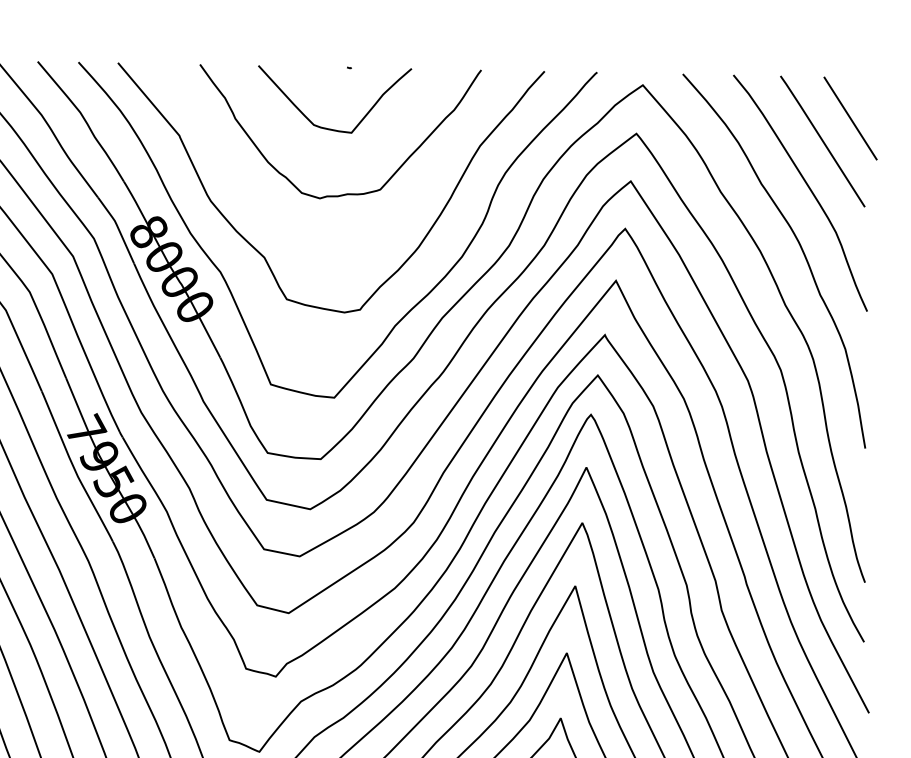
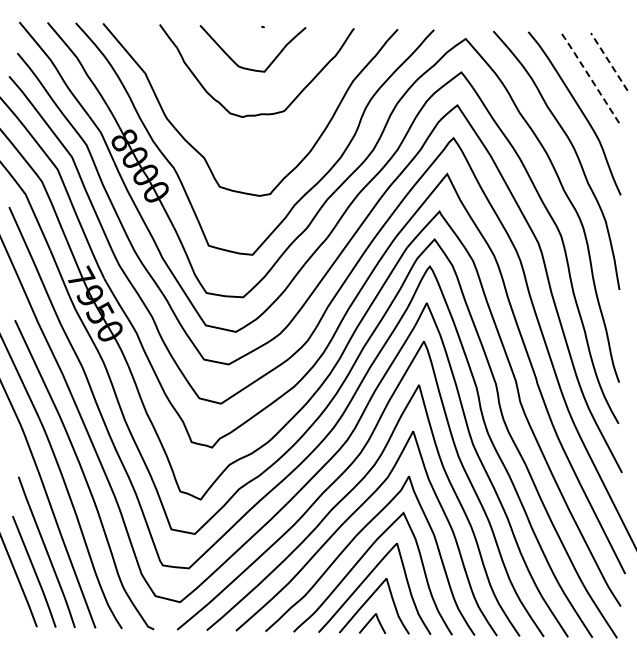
line: (849, 117) -> (608, 61), solid -> dashed
line: (821, 139) -> (589, 76), solid -> dashed

